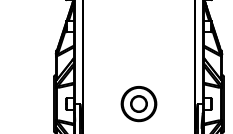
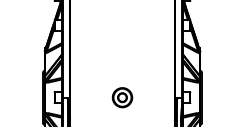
part: (139, 103) -> (122, 97), size x0.6

